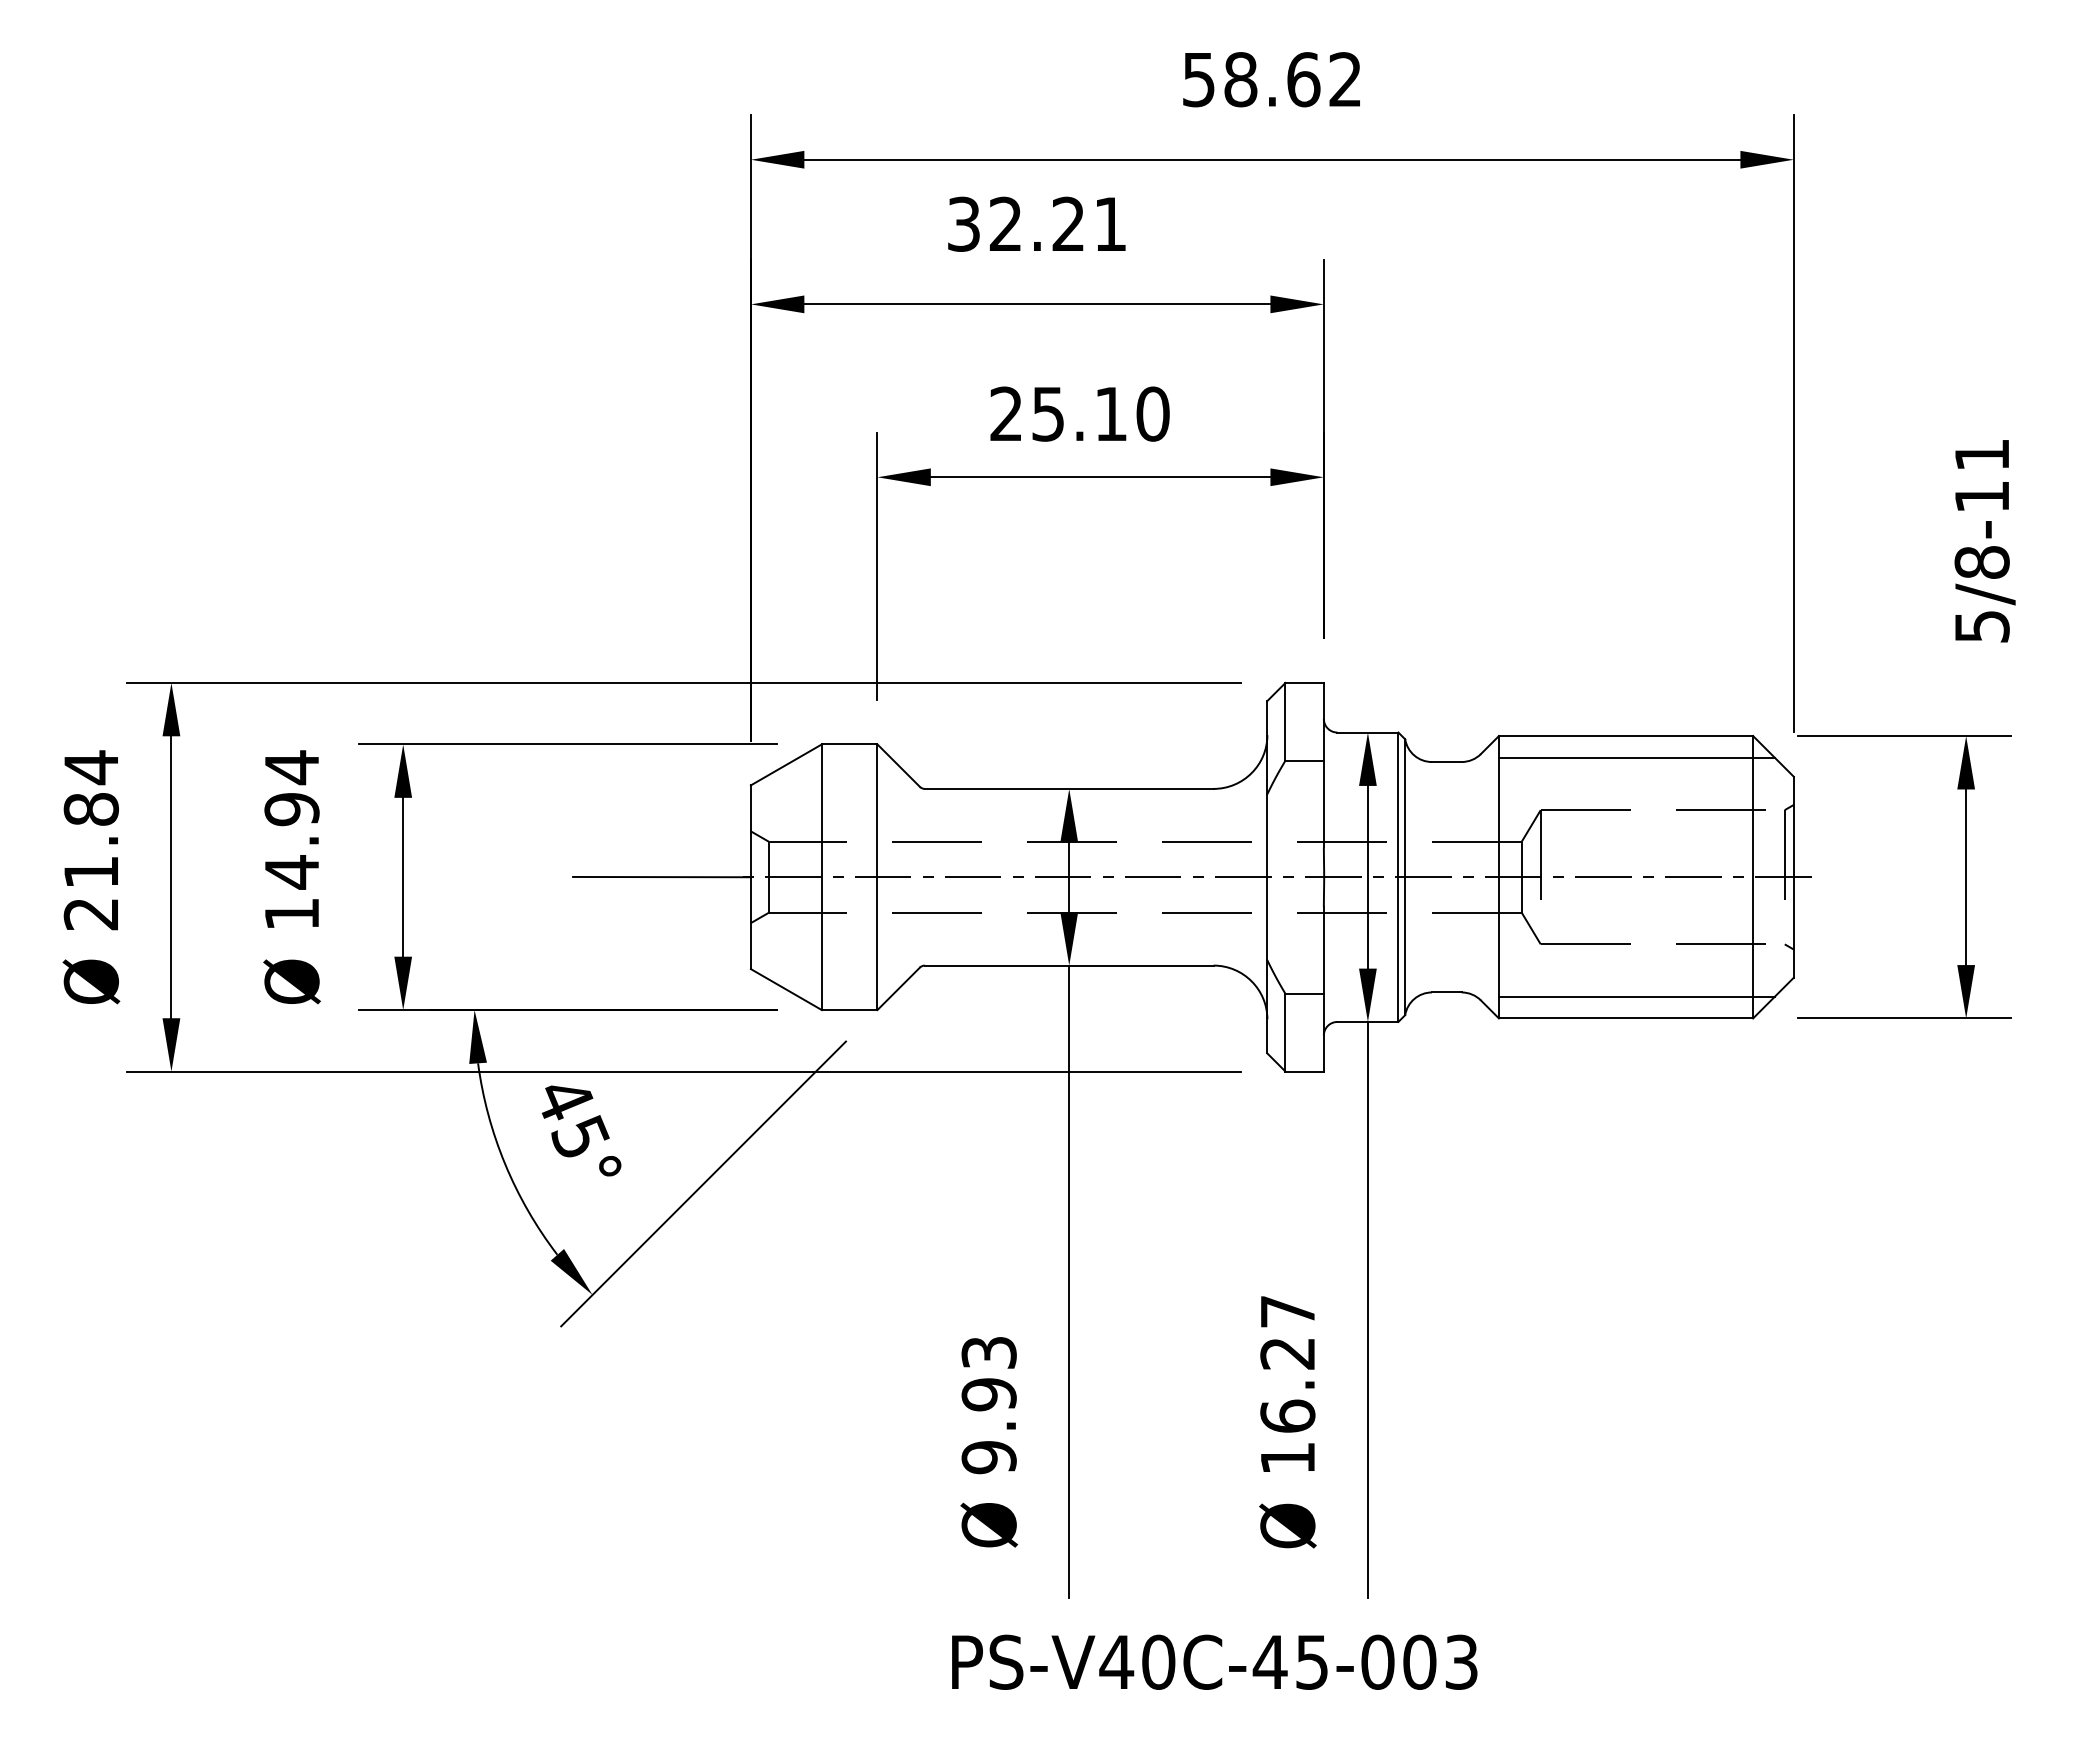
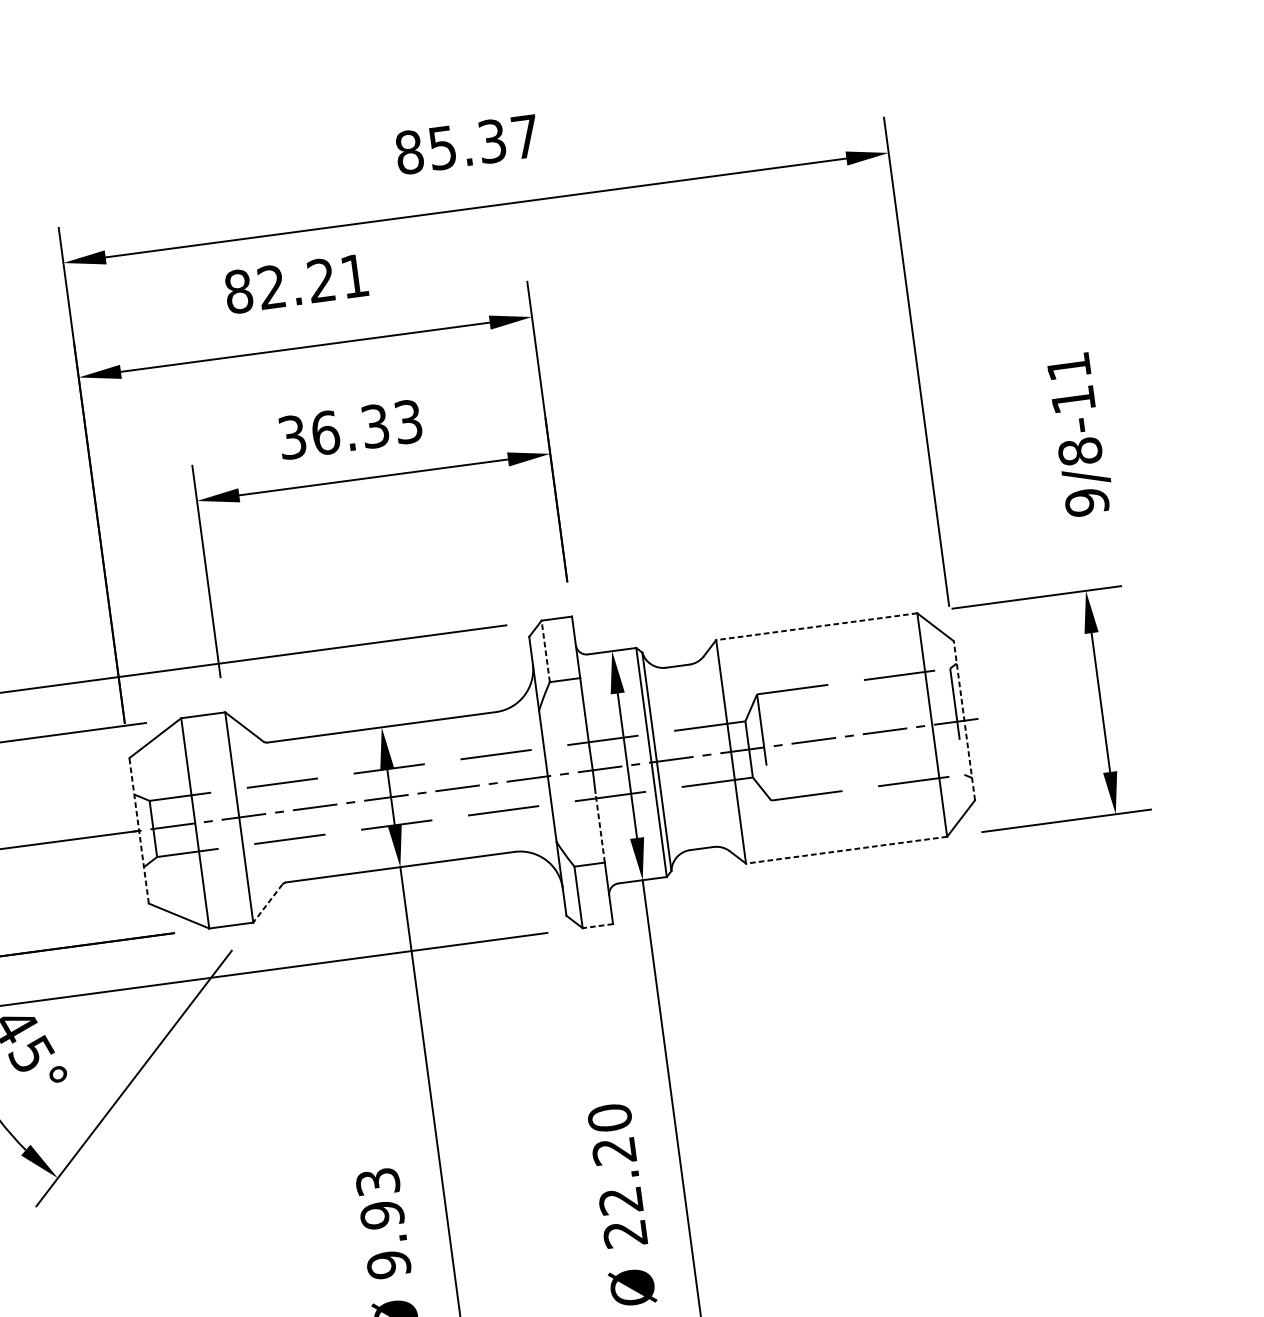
text: (1271, 79) -> (466, 144), 58.62 -> 85.37
text: (963, 223) -> (238, 291), 32.21 -> 82.21
text: (1079, 413) -> (350, 429), 25.10 -> 36.33
text: (1981, 626) -> (1086, 502), 5/8-11 -> 9/8-11
line: (1285, 721) -> (545, 651), solid -> dashed
line: (1625, 736) -> (816, 627), solid -> dashed
line: (1636, 757) -> (827, 642), removed
line: (750, 877) -> (138, 831), solid -> dashed
line: (1793, 877) -> (964, 720), solid -> dashed
line: (1323, 949) -> (599, 827), solid -> dashed
line: (898, 989) -> (267, 904), solid -> dashed
line: (1636, 996) -> (852, 831), removed
line: (1625, 1018) -> (846, 850), solid -> dashed
line: (1304, 1071) -> (597, 926), solid -> dashed
text: (1287, 1384) -> (617, 1175), 16.27 -> 22.20

